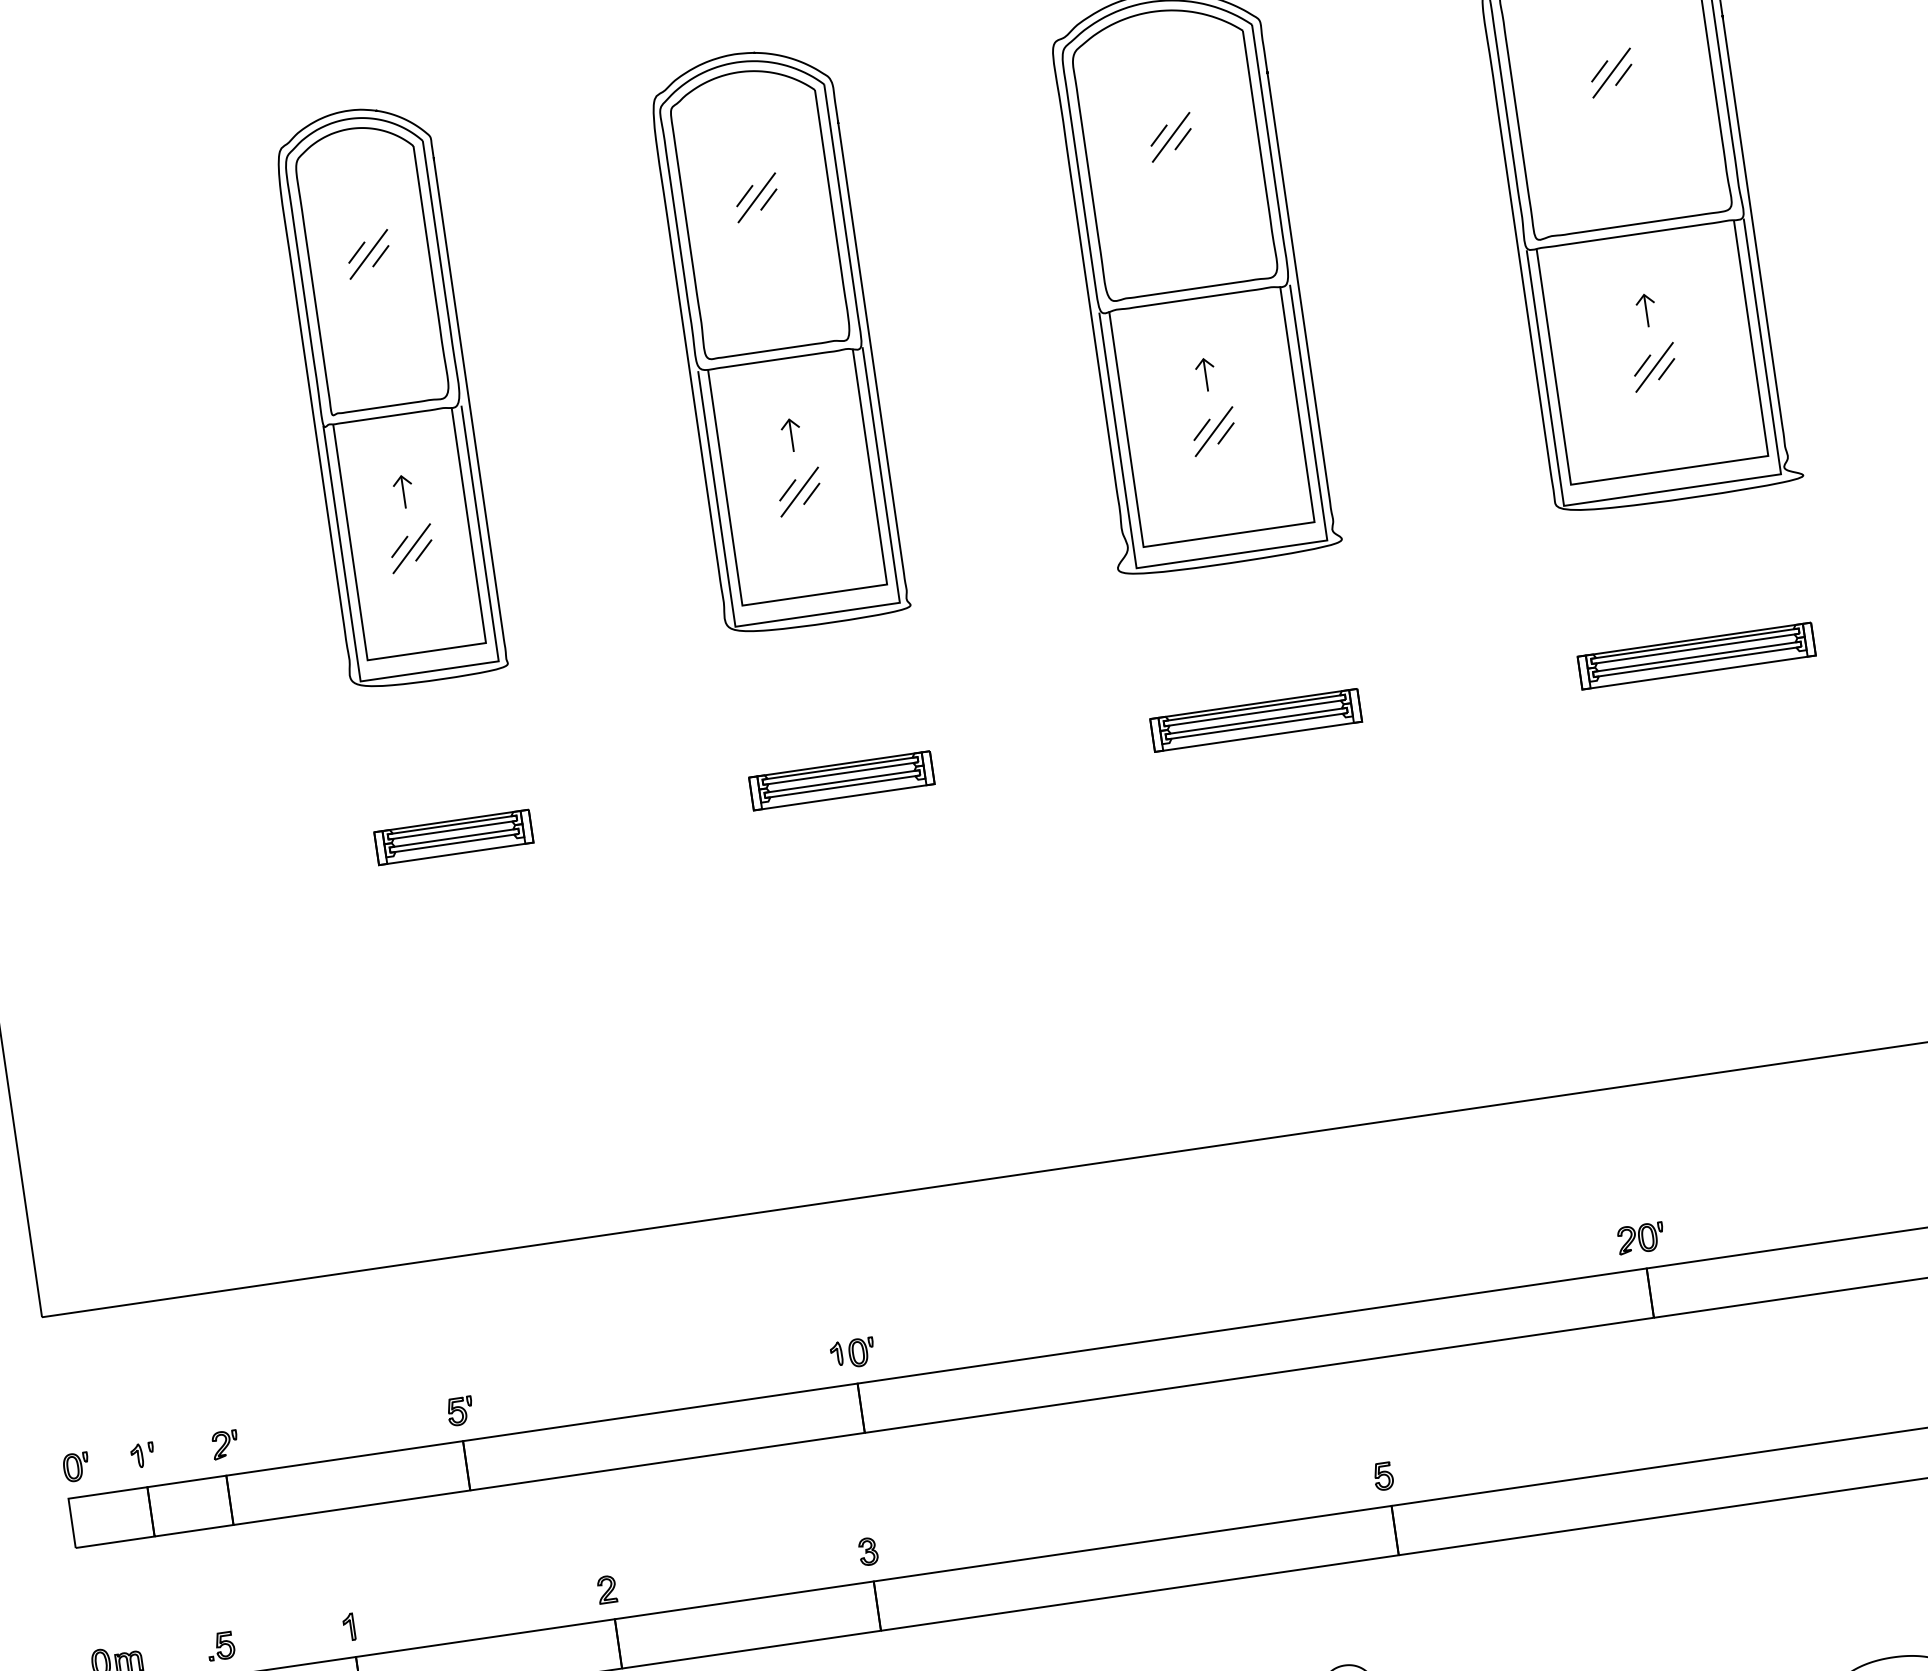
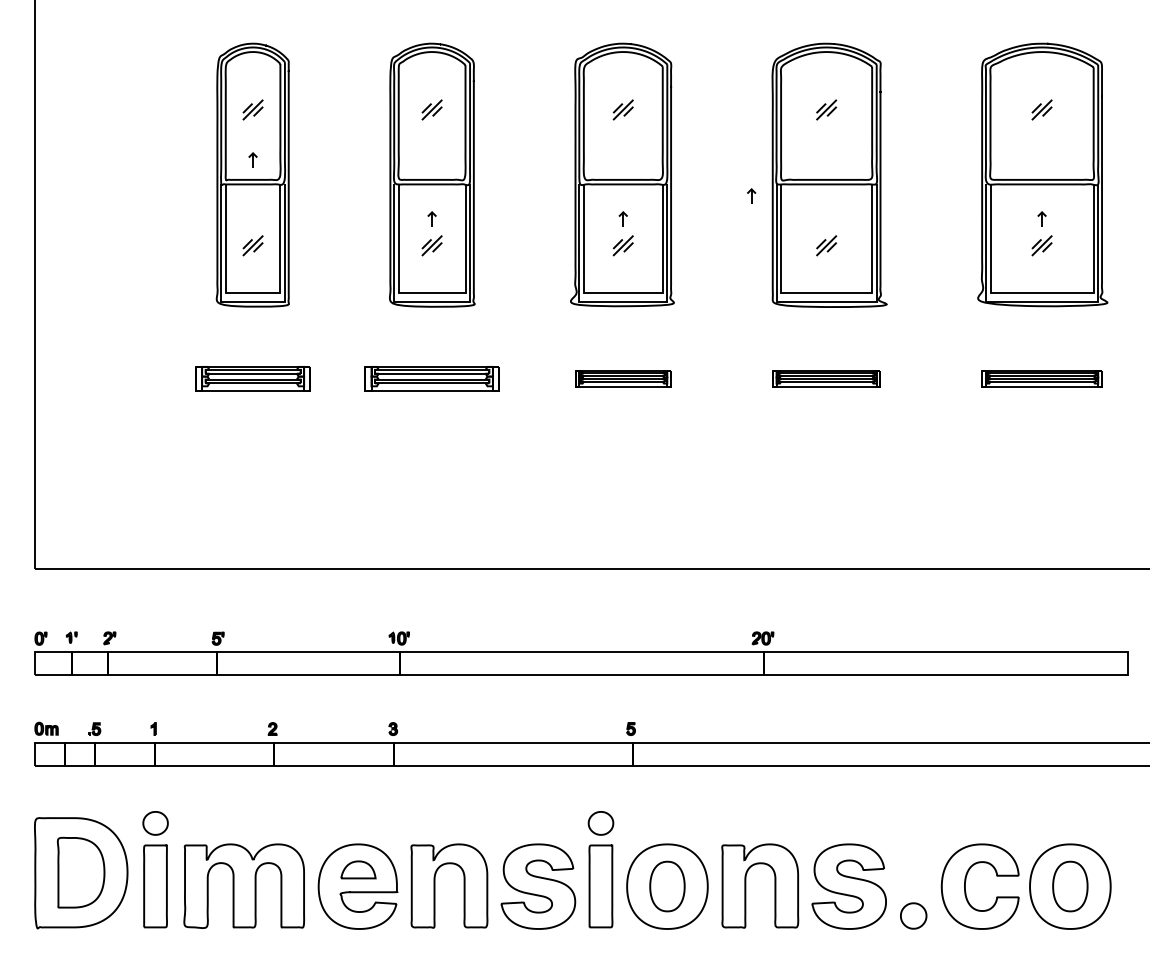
part: (1645, 308) -> (751, 195), moved
part: (401, 489) -> (252, 159), moved
part: (840, 779) -> (431, 378), size x1.6
part: (452, 836) -> (252, 378), size x1.6

